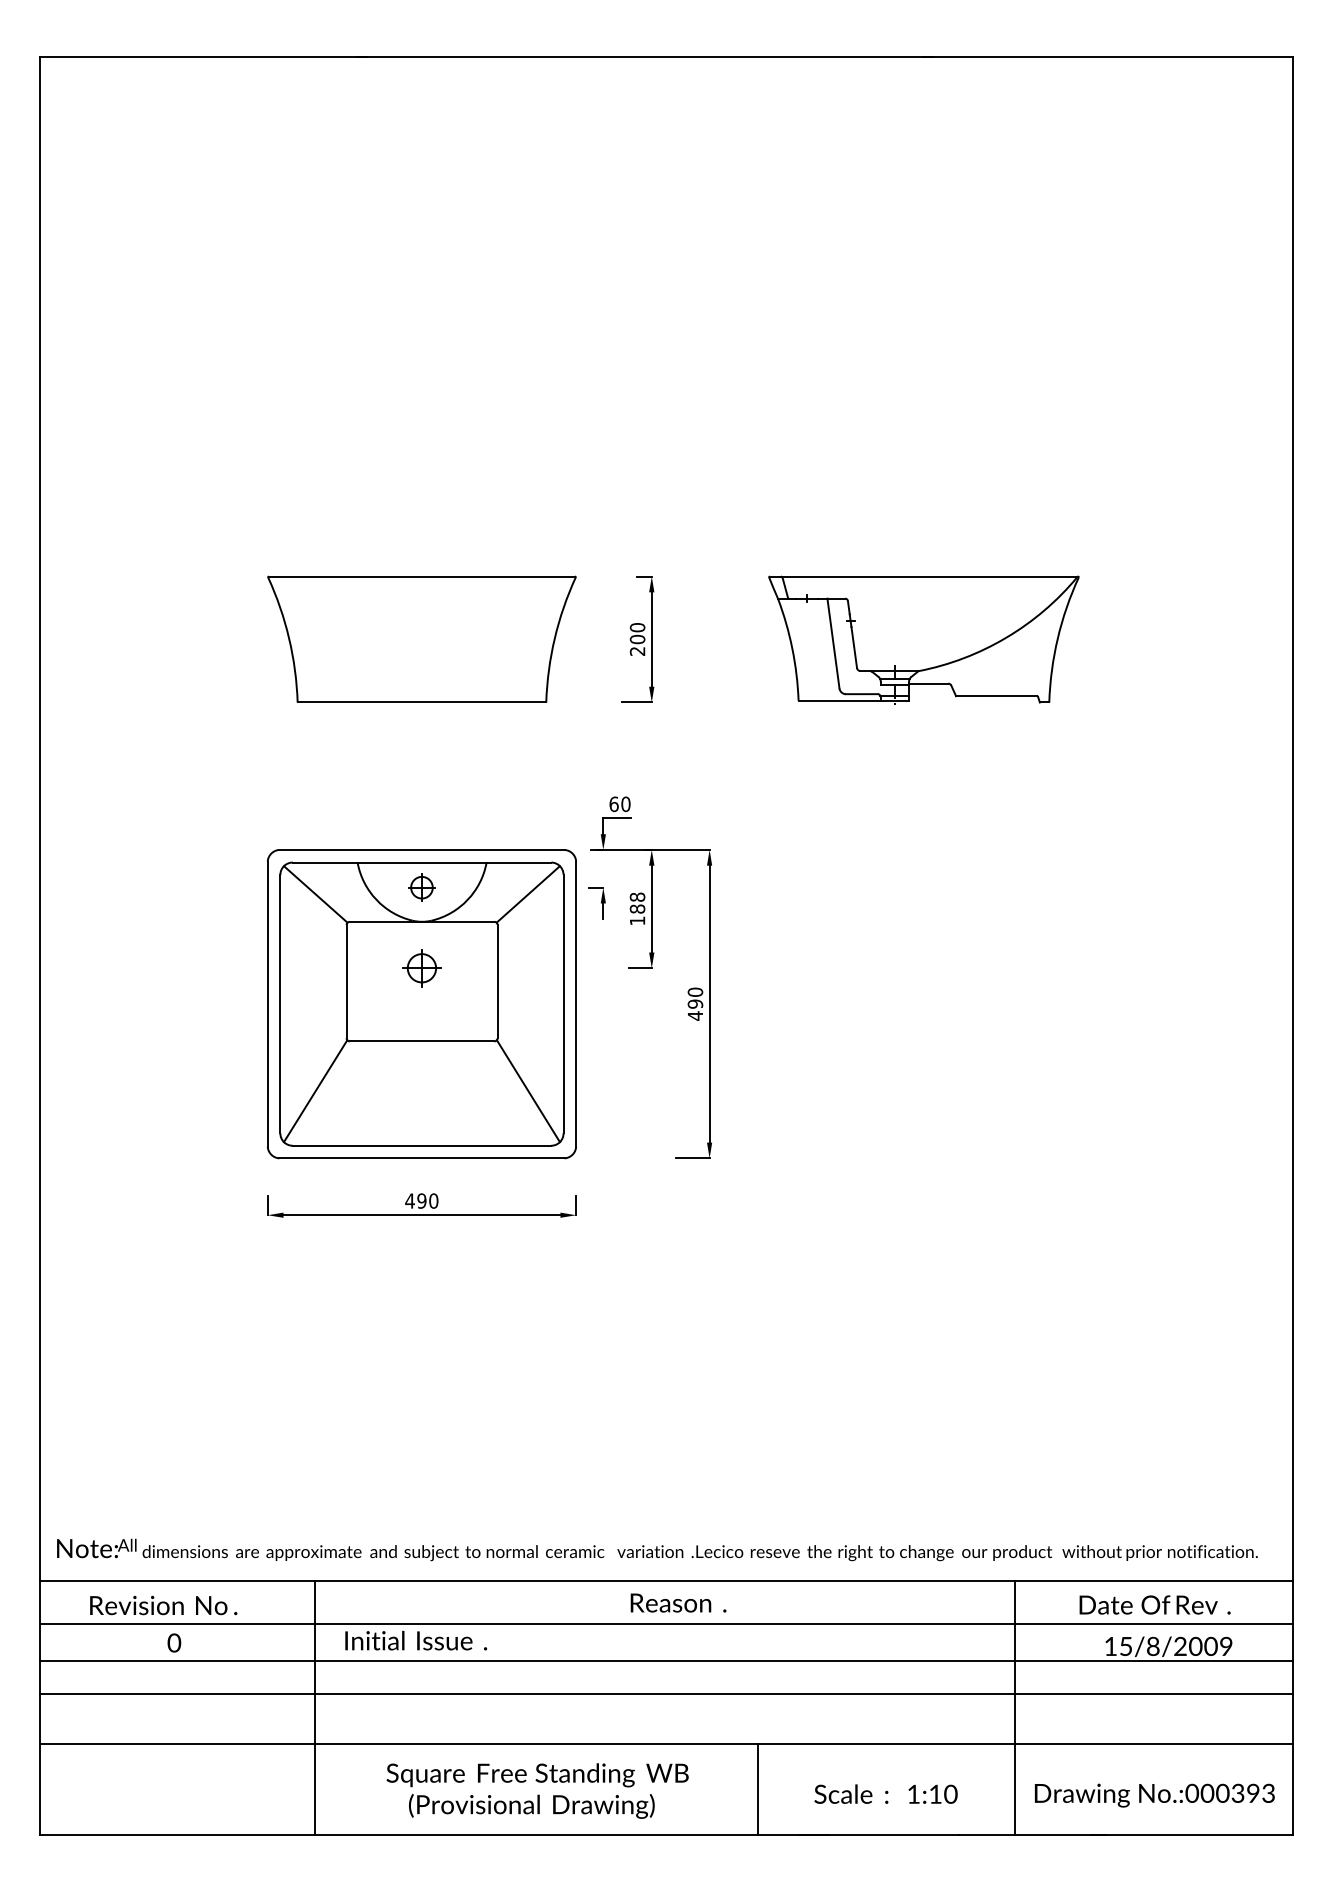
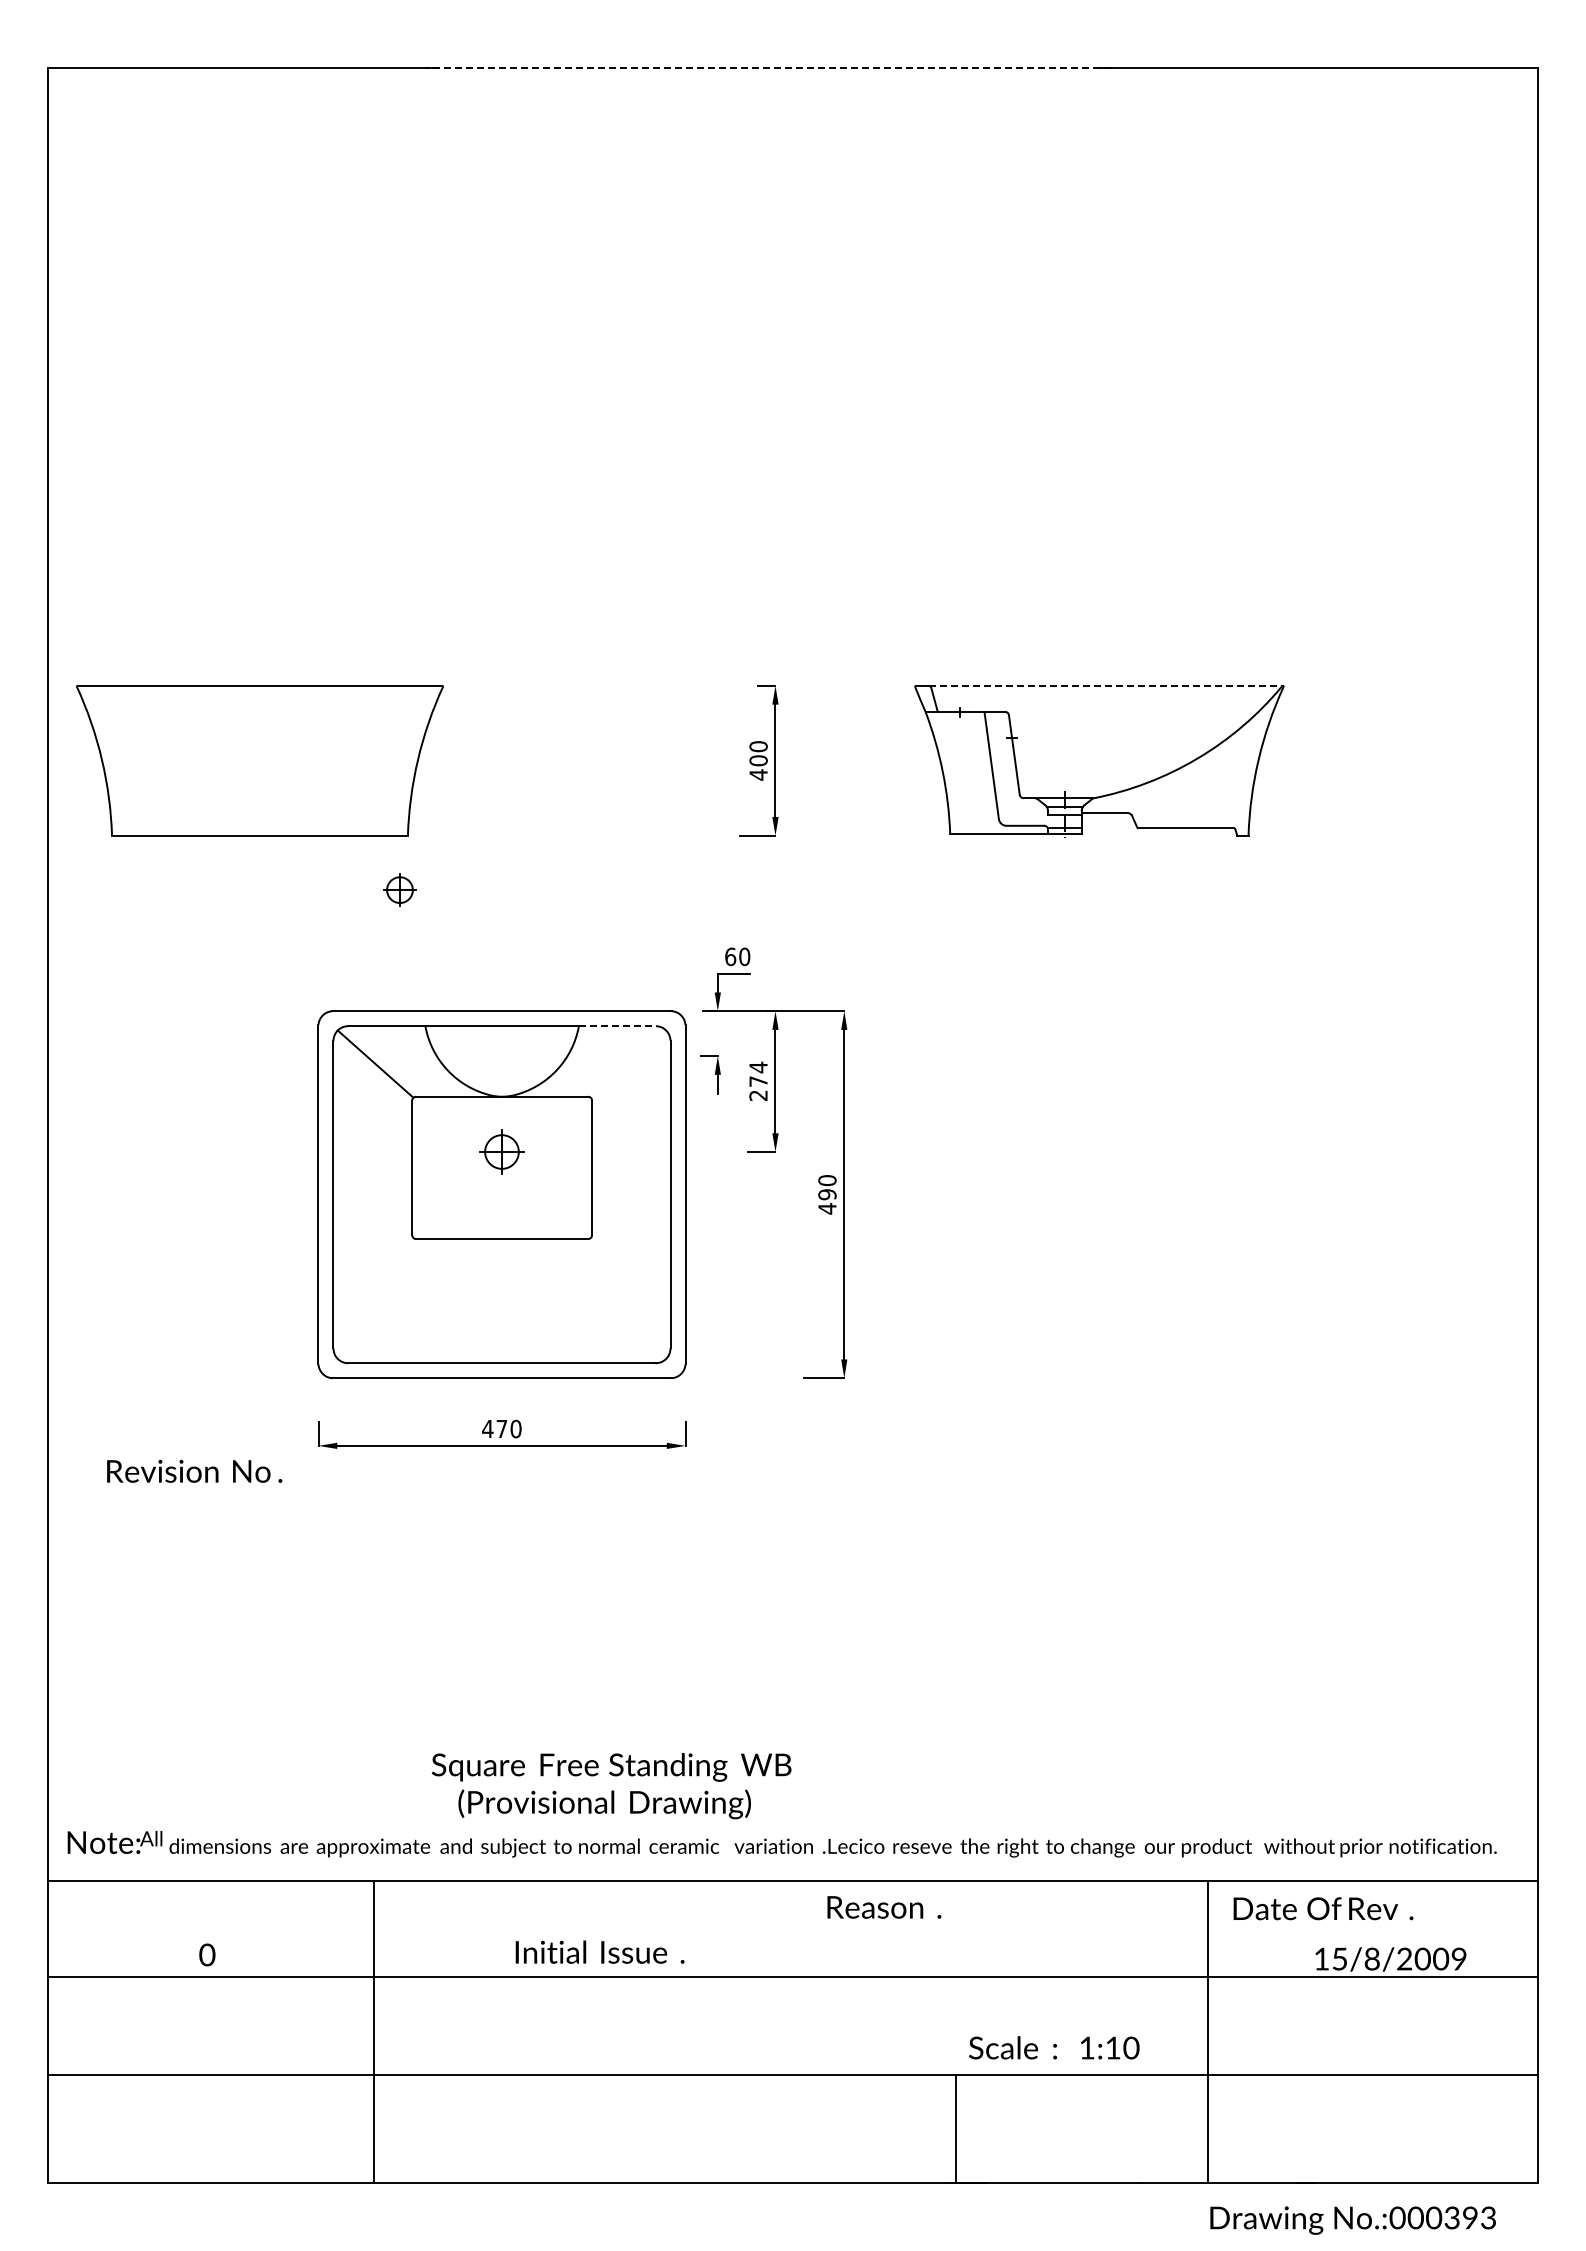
line: (645, 56) -> (767, 67), solid -> dashed
line: (929, 576) -> (1105, 685), solid -> dashed
part: (421, 639) -> (259, 760), moved
text: (637, 651) -> (758, 774), 200 -> 400
line: (519, 862) -> (617, 1026), solid -> dashed
part: (421, 887) -> (399, 889), moved
line: (528, 893) -> (628, 1063), removed
text: (637, 909) -> (758, 1081), 188 -> 274
line: (315, 1090) -> (375, 1297), removed
line: (528, 1090) -> (628, 1297), removed
text: (421, 1200) -> (501, 1428), 490 -> 470
text: (678, 1603) -> (884, 1907), moved
text: (163, 1604) -> (194, 1470), moved
text: (1155, 1604) -> (1323, 1908), moved
line: (666, 1624) -> (792, 1932), removed
text: (415, 1640) -> (599, 1951), moved
line: (666, 1694) -> (792, 2016), removed
line: (757, 1788) -> (956, 2128), moved
text: (537, 1791) -> (611, 1786), moved
text: (886, 1793) -> (1054, 2047), moved
text: (1154, 1795) -> (1352, 2220), moved

